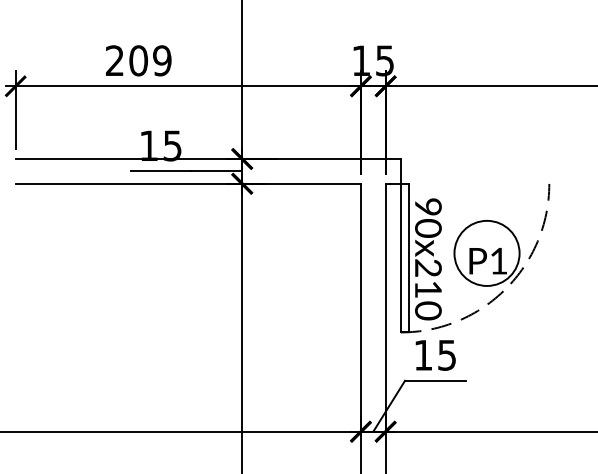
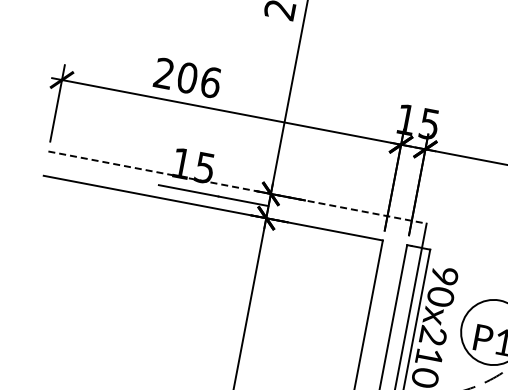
text: (162, 60) -> (211, 82), 209 -> 206
line: (208, 159) -> (237, 188), solid -> dashed

